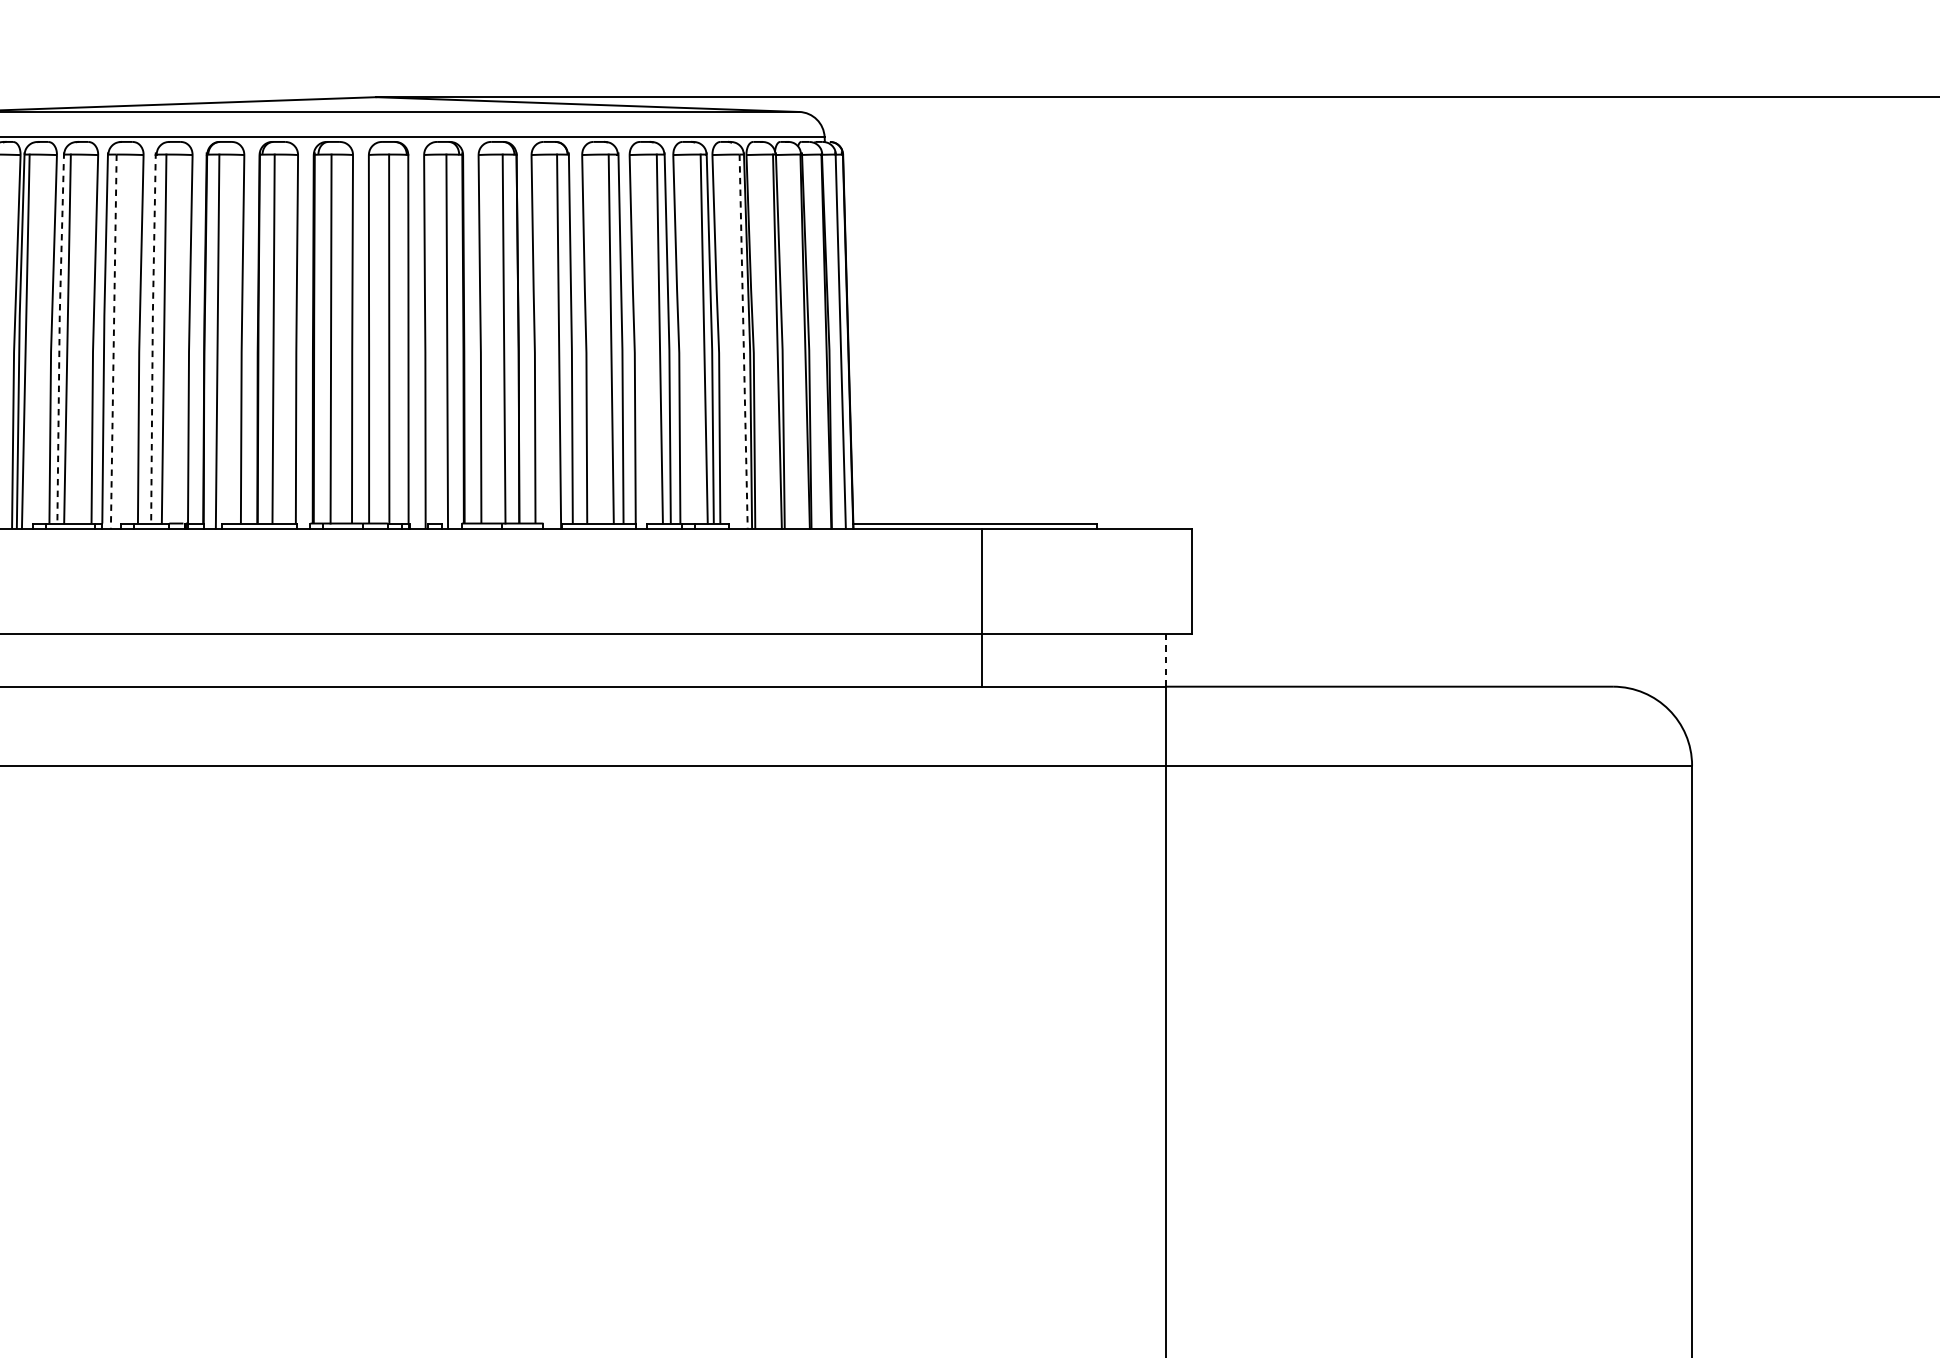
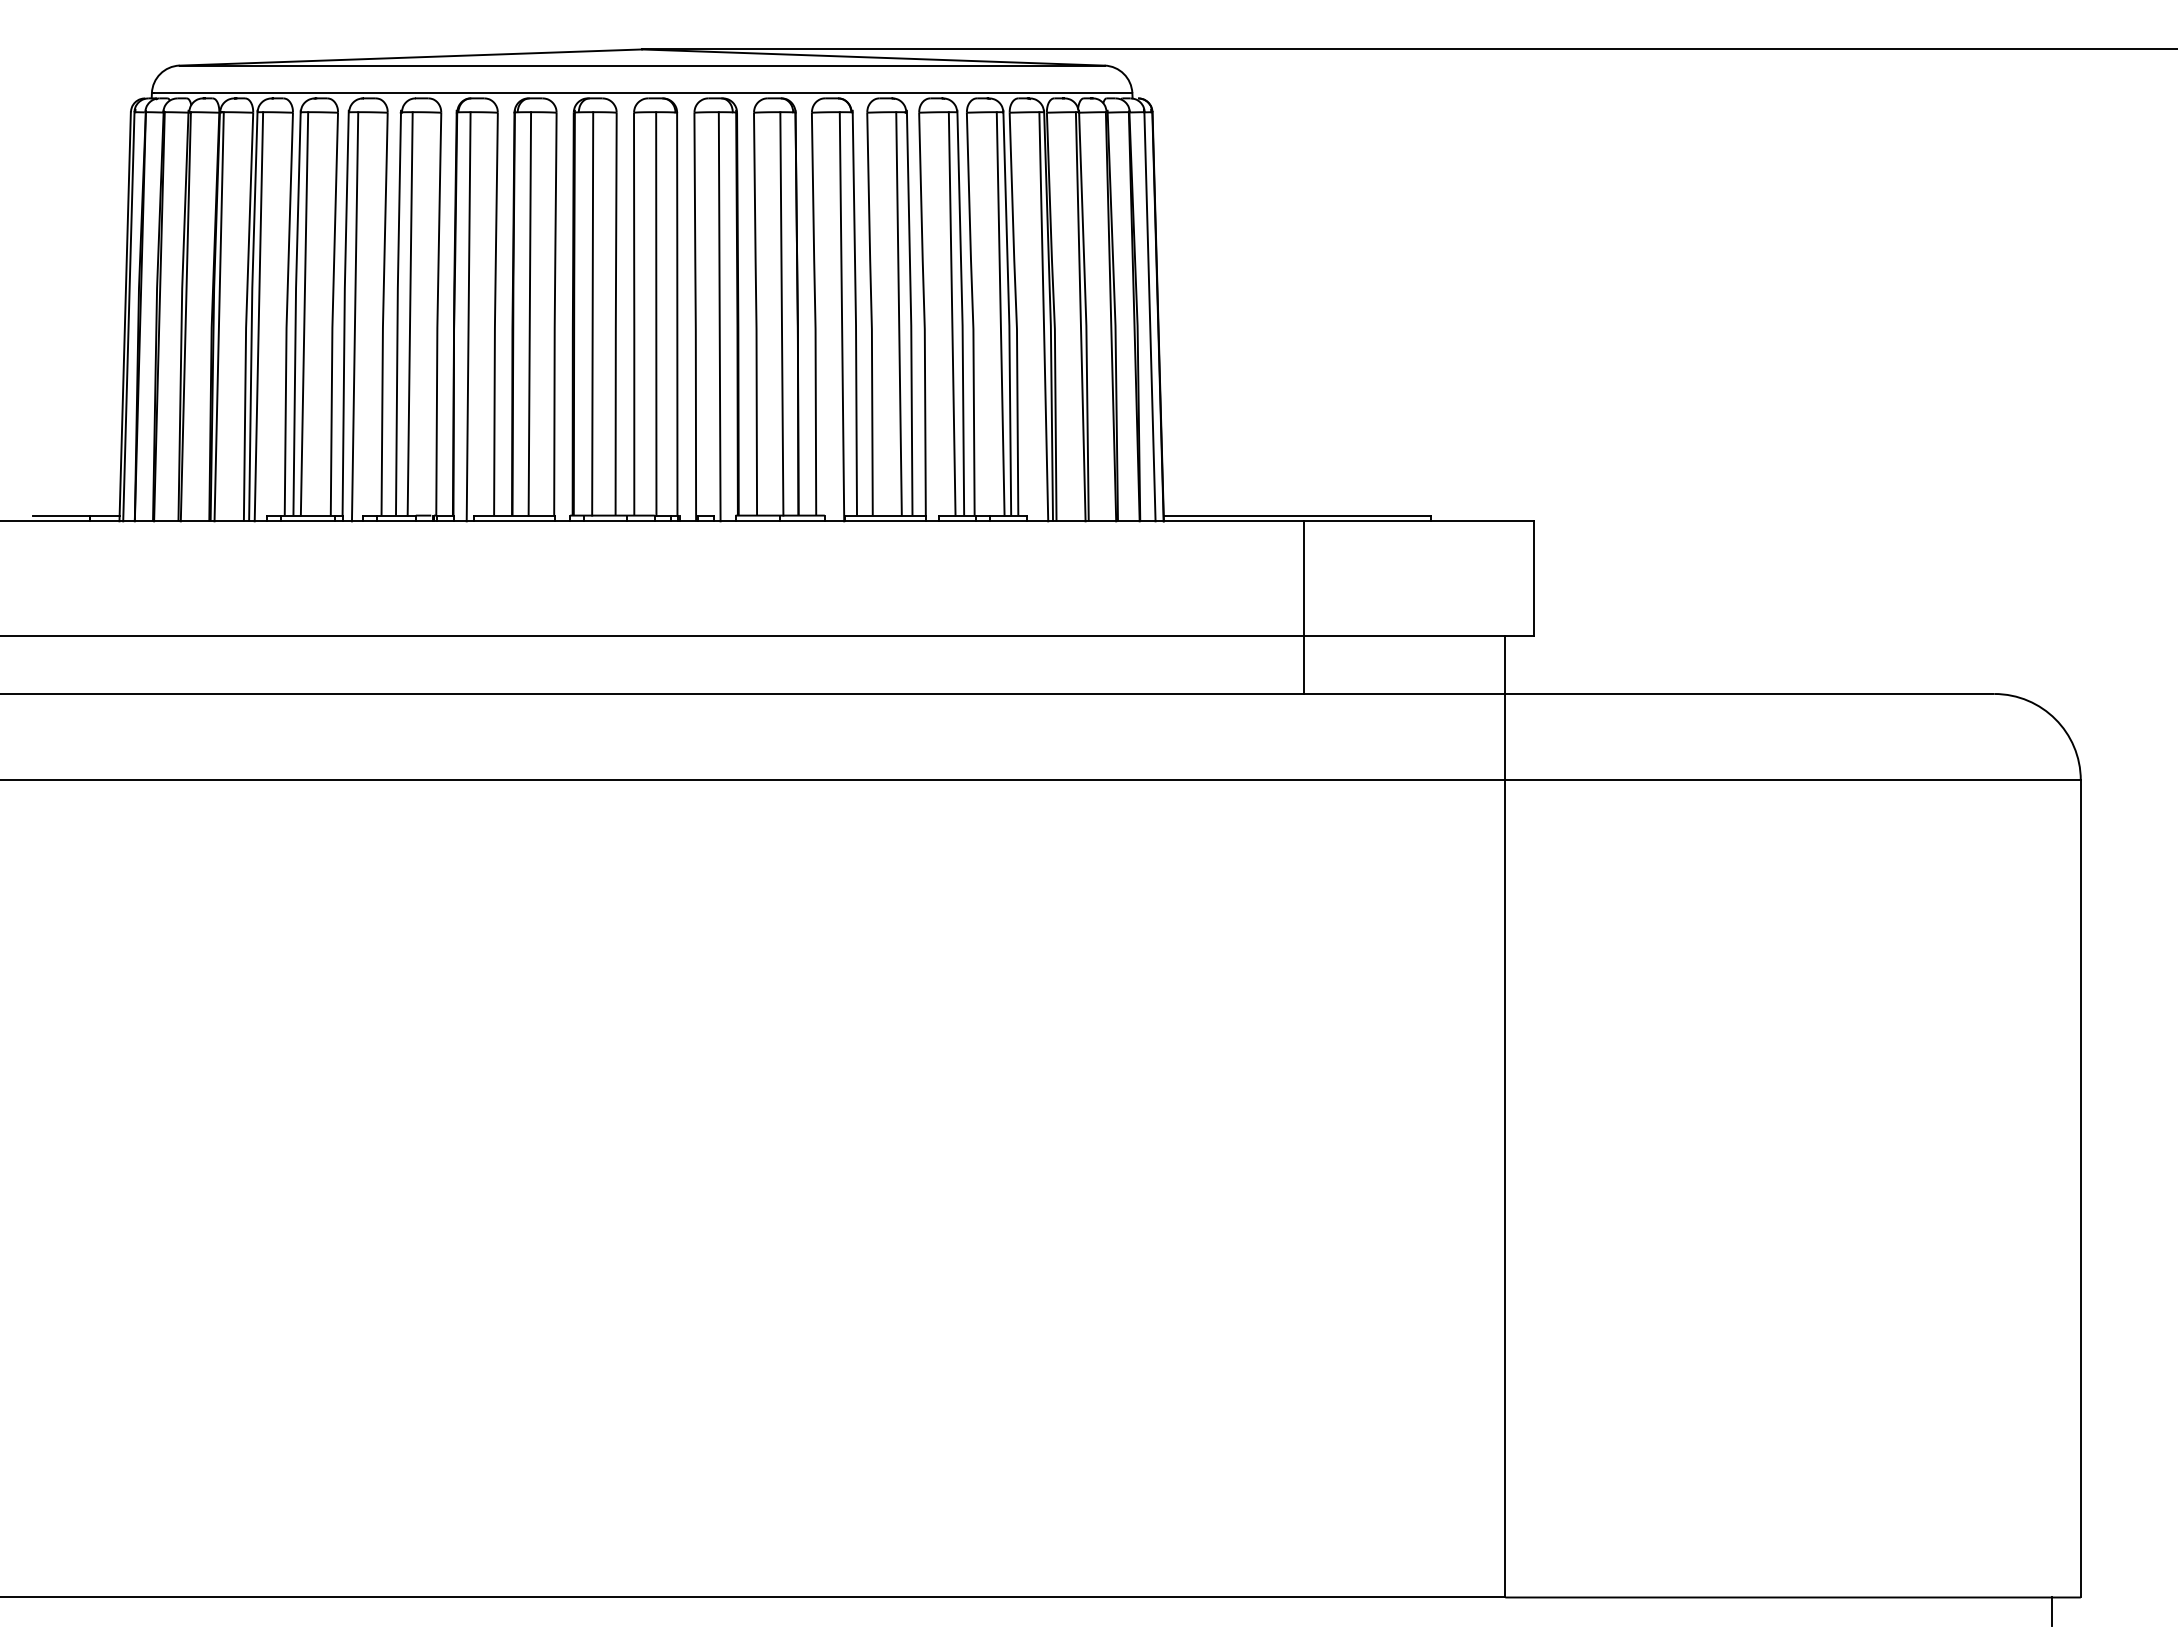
line: (59, 337) -> (295, 312), dashed -> solid
line: (152, 337) -> (397, 312), dashed -> solid
line: (114, 341) -> (355, 316), dashed -> solid
line: (743, 341) -> (1043, 316), dashed -> solid
line: (1165, 660) -> (1505, 665), dashed -> solid

